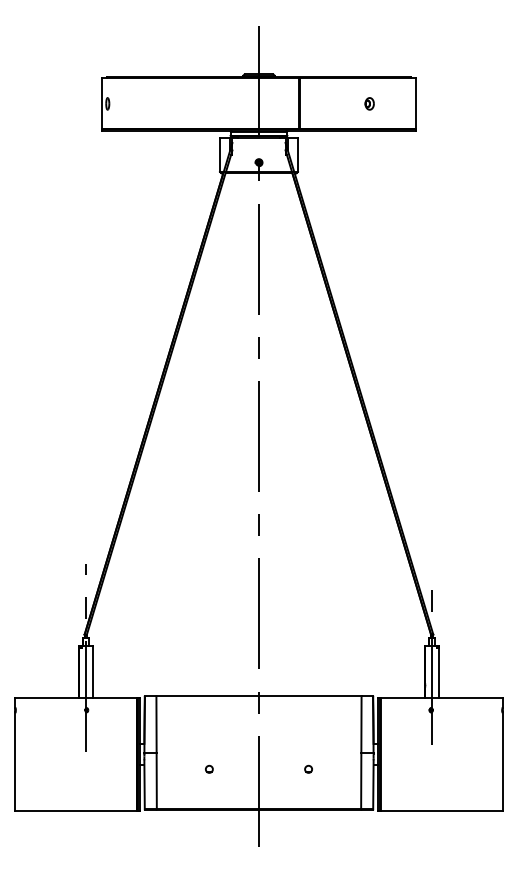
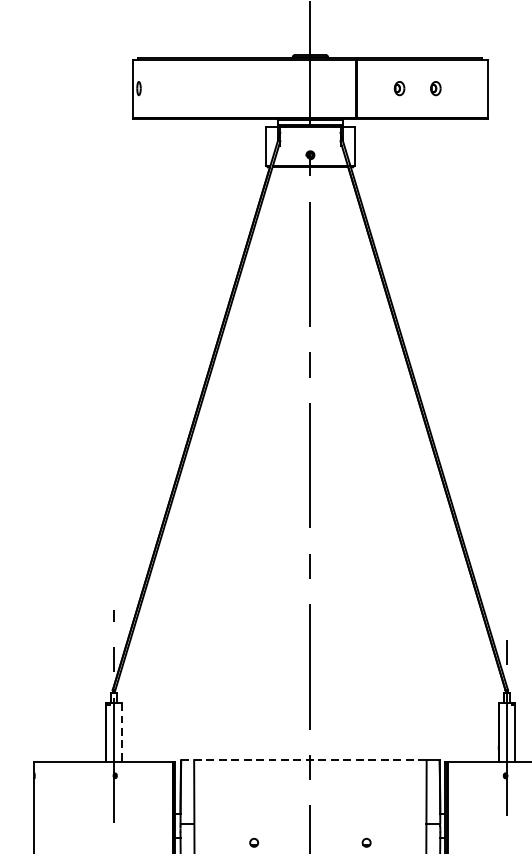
part: (337, 103) -> (399, 88), added
line: (92, 671) -> (121, 731), solid -> dashed
line: (253, 696) -> (304, 760), solid -> dashed

